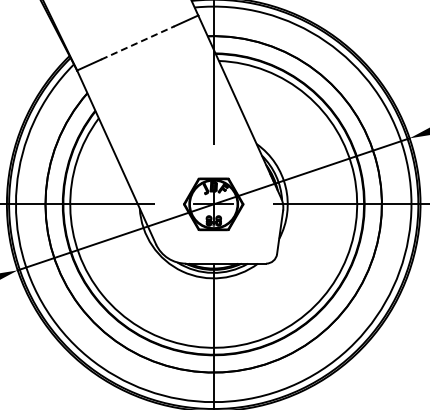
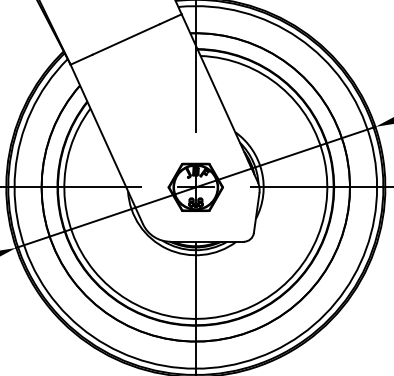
line: (138, 42) -> (126, 39), dashed -> solid

